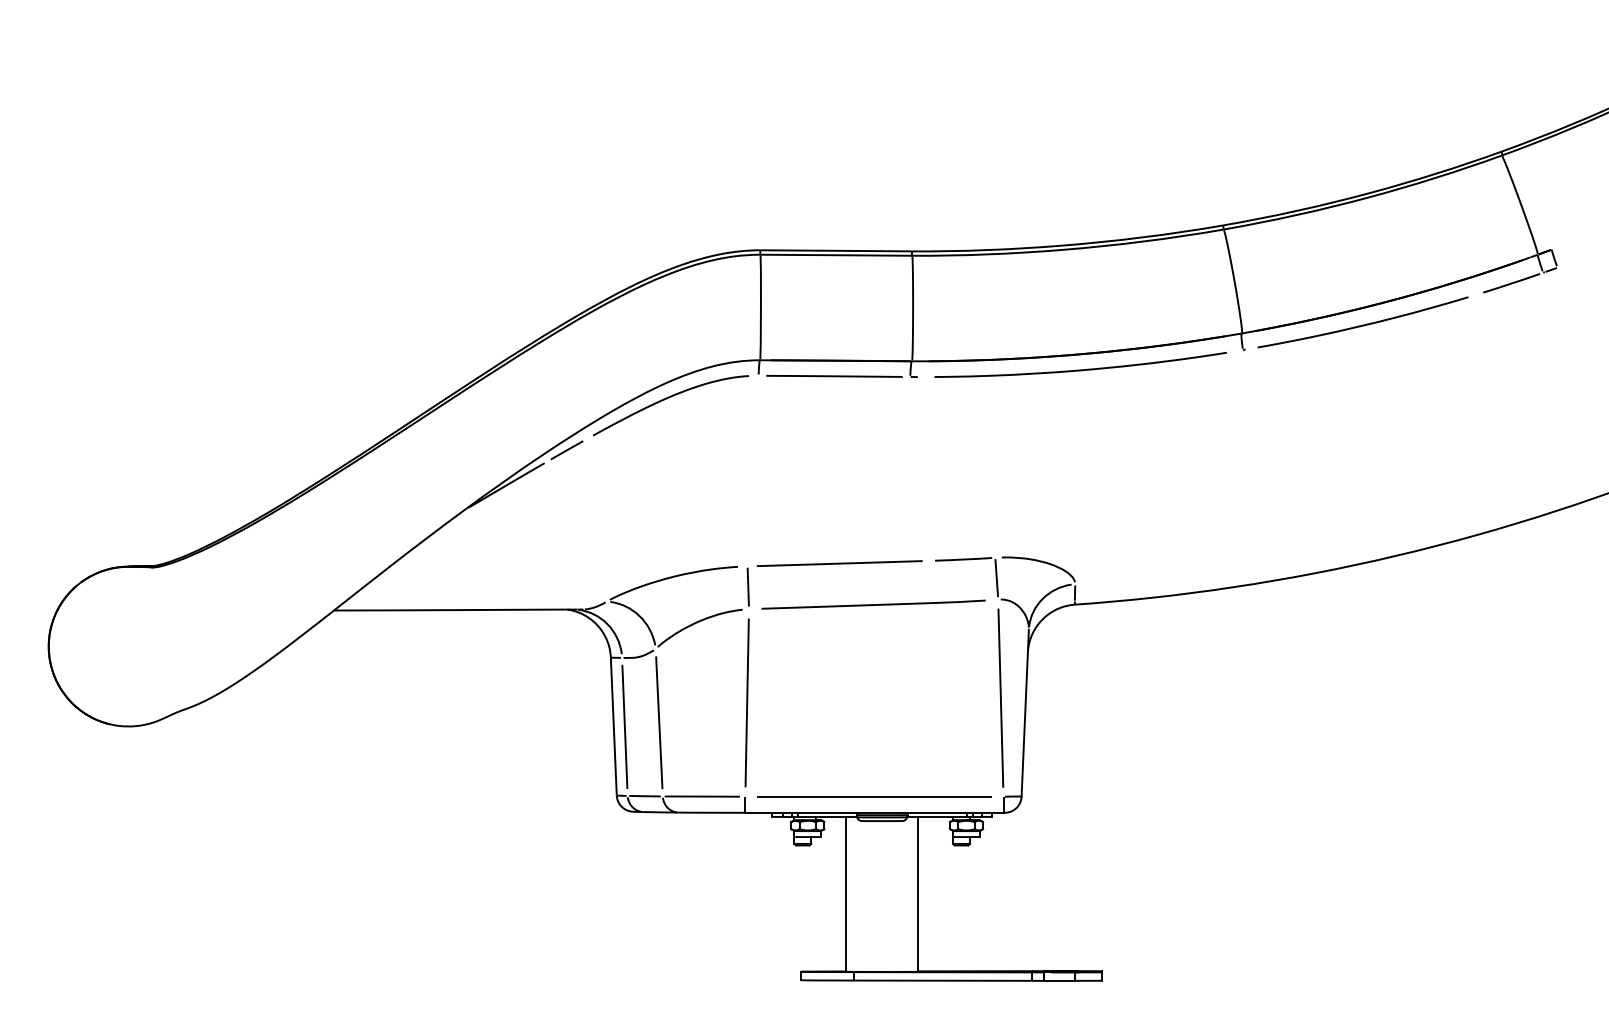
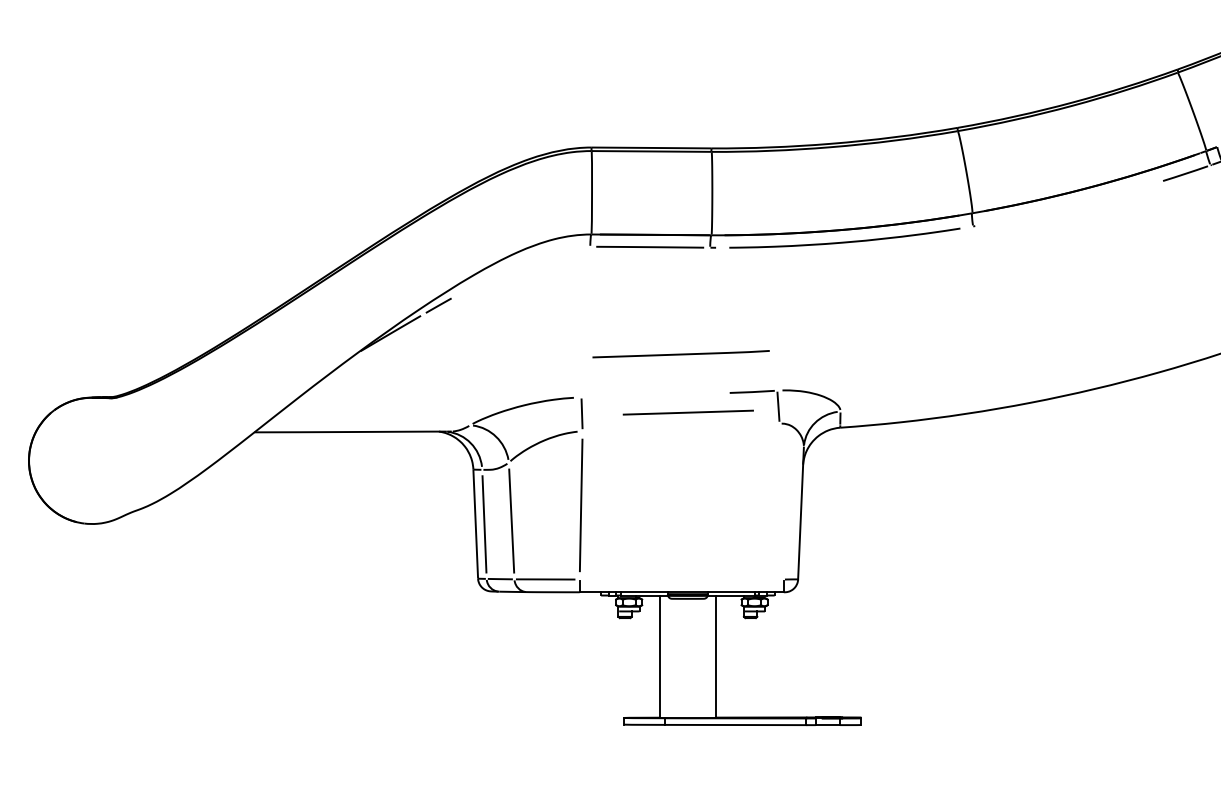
curve: (1362, 324) -> (1067, 206), removed
curve: (669, 398) -> (519, 264), removed
line: (839, 563) -> (688, 412), moved
line: (873, 604) -> (681, 354), moved
line: (1000, 697) -> (781, 501), removed
line: (874, 796) -> (681, 579), removed

